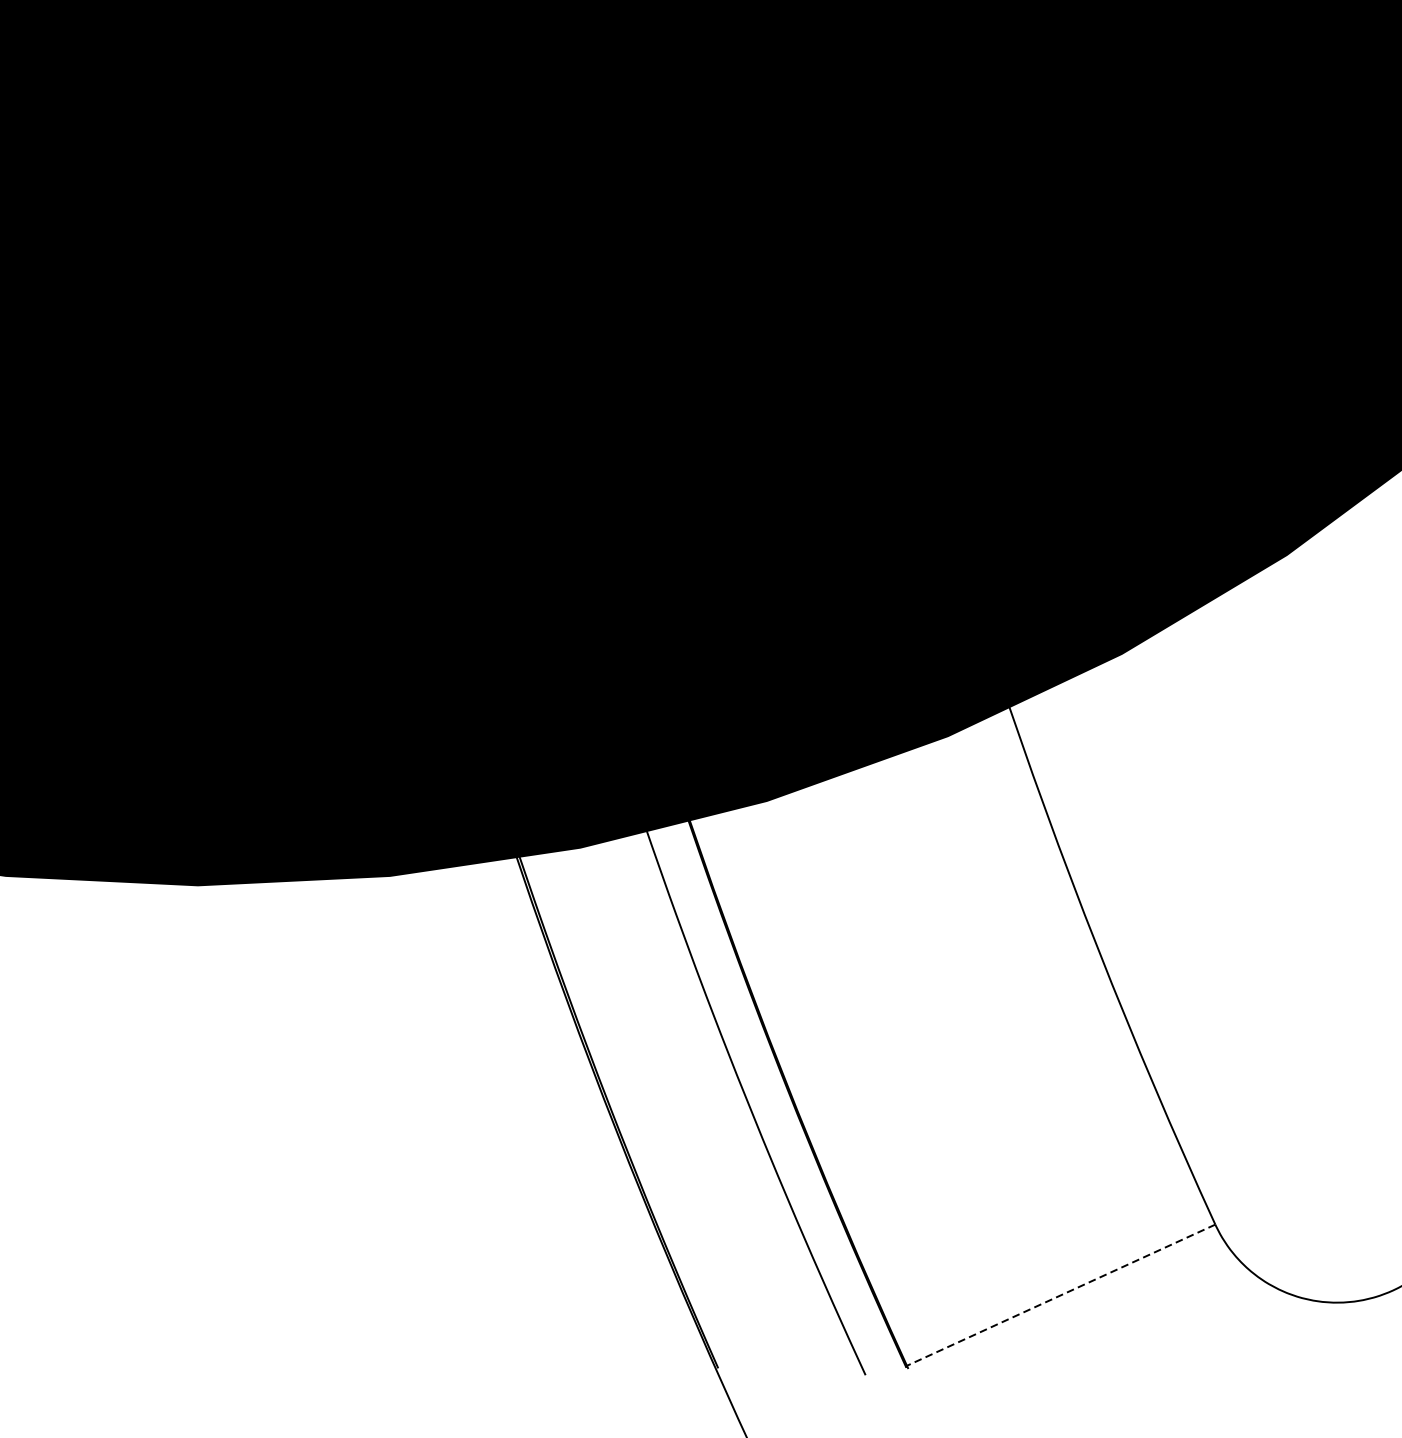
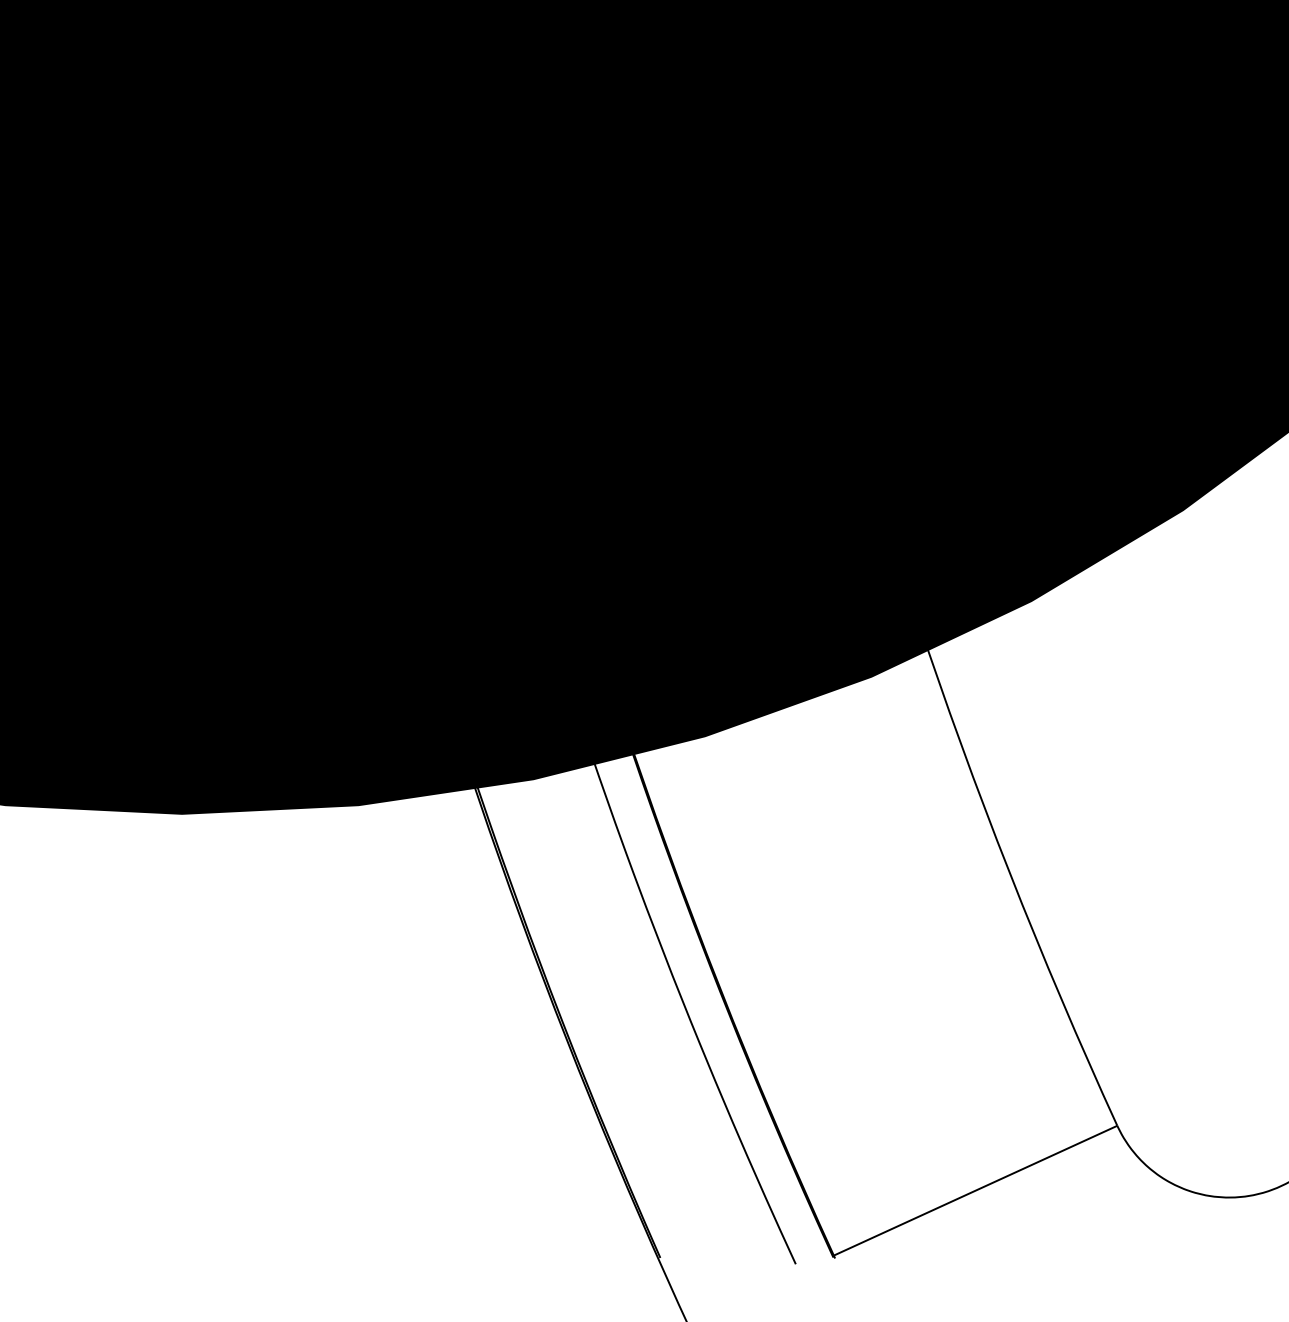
line: (1061, 1294) -> (975, 1190), dashed -> solid

